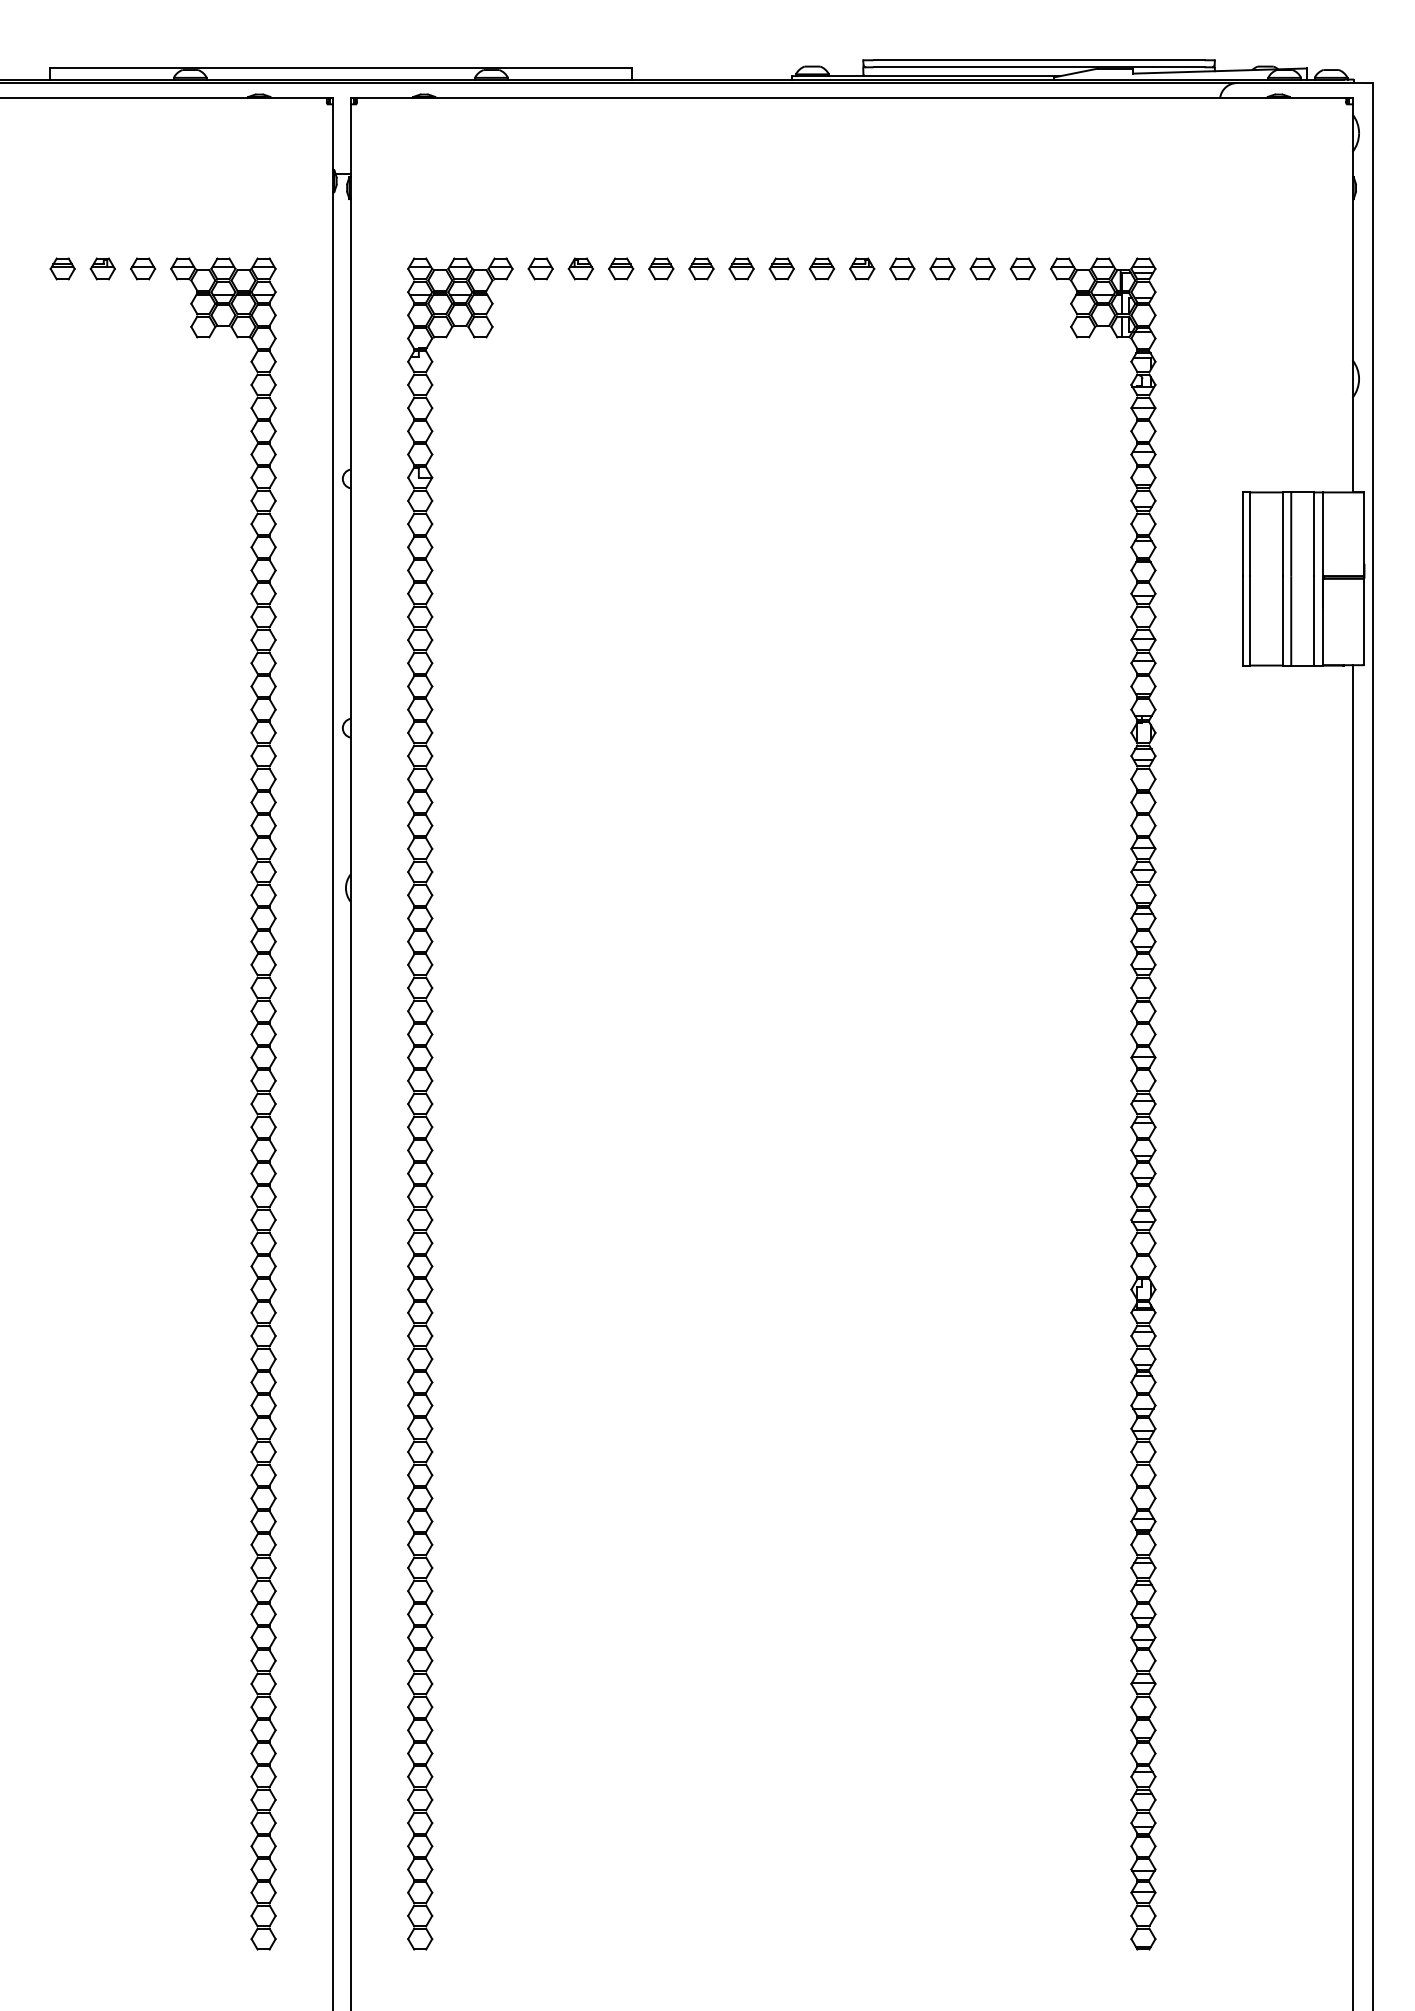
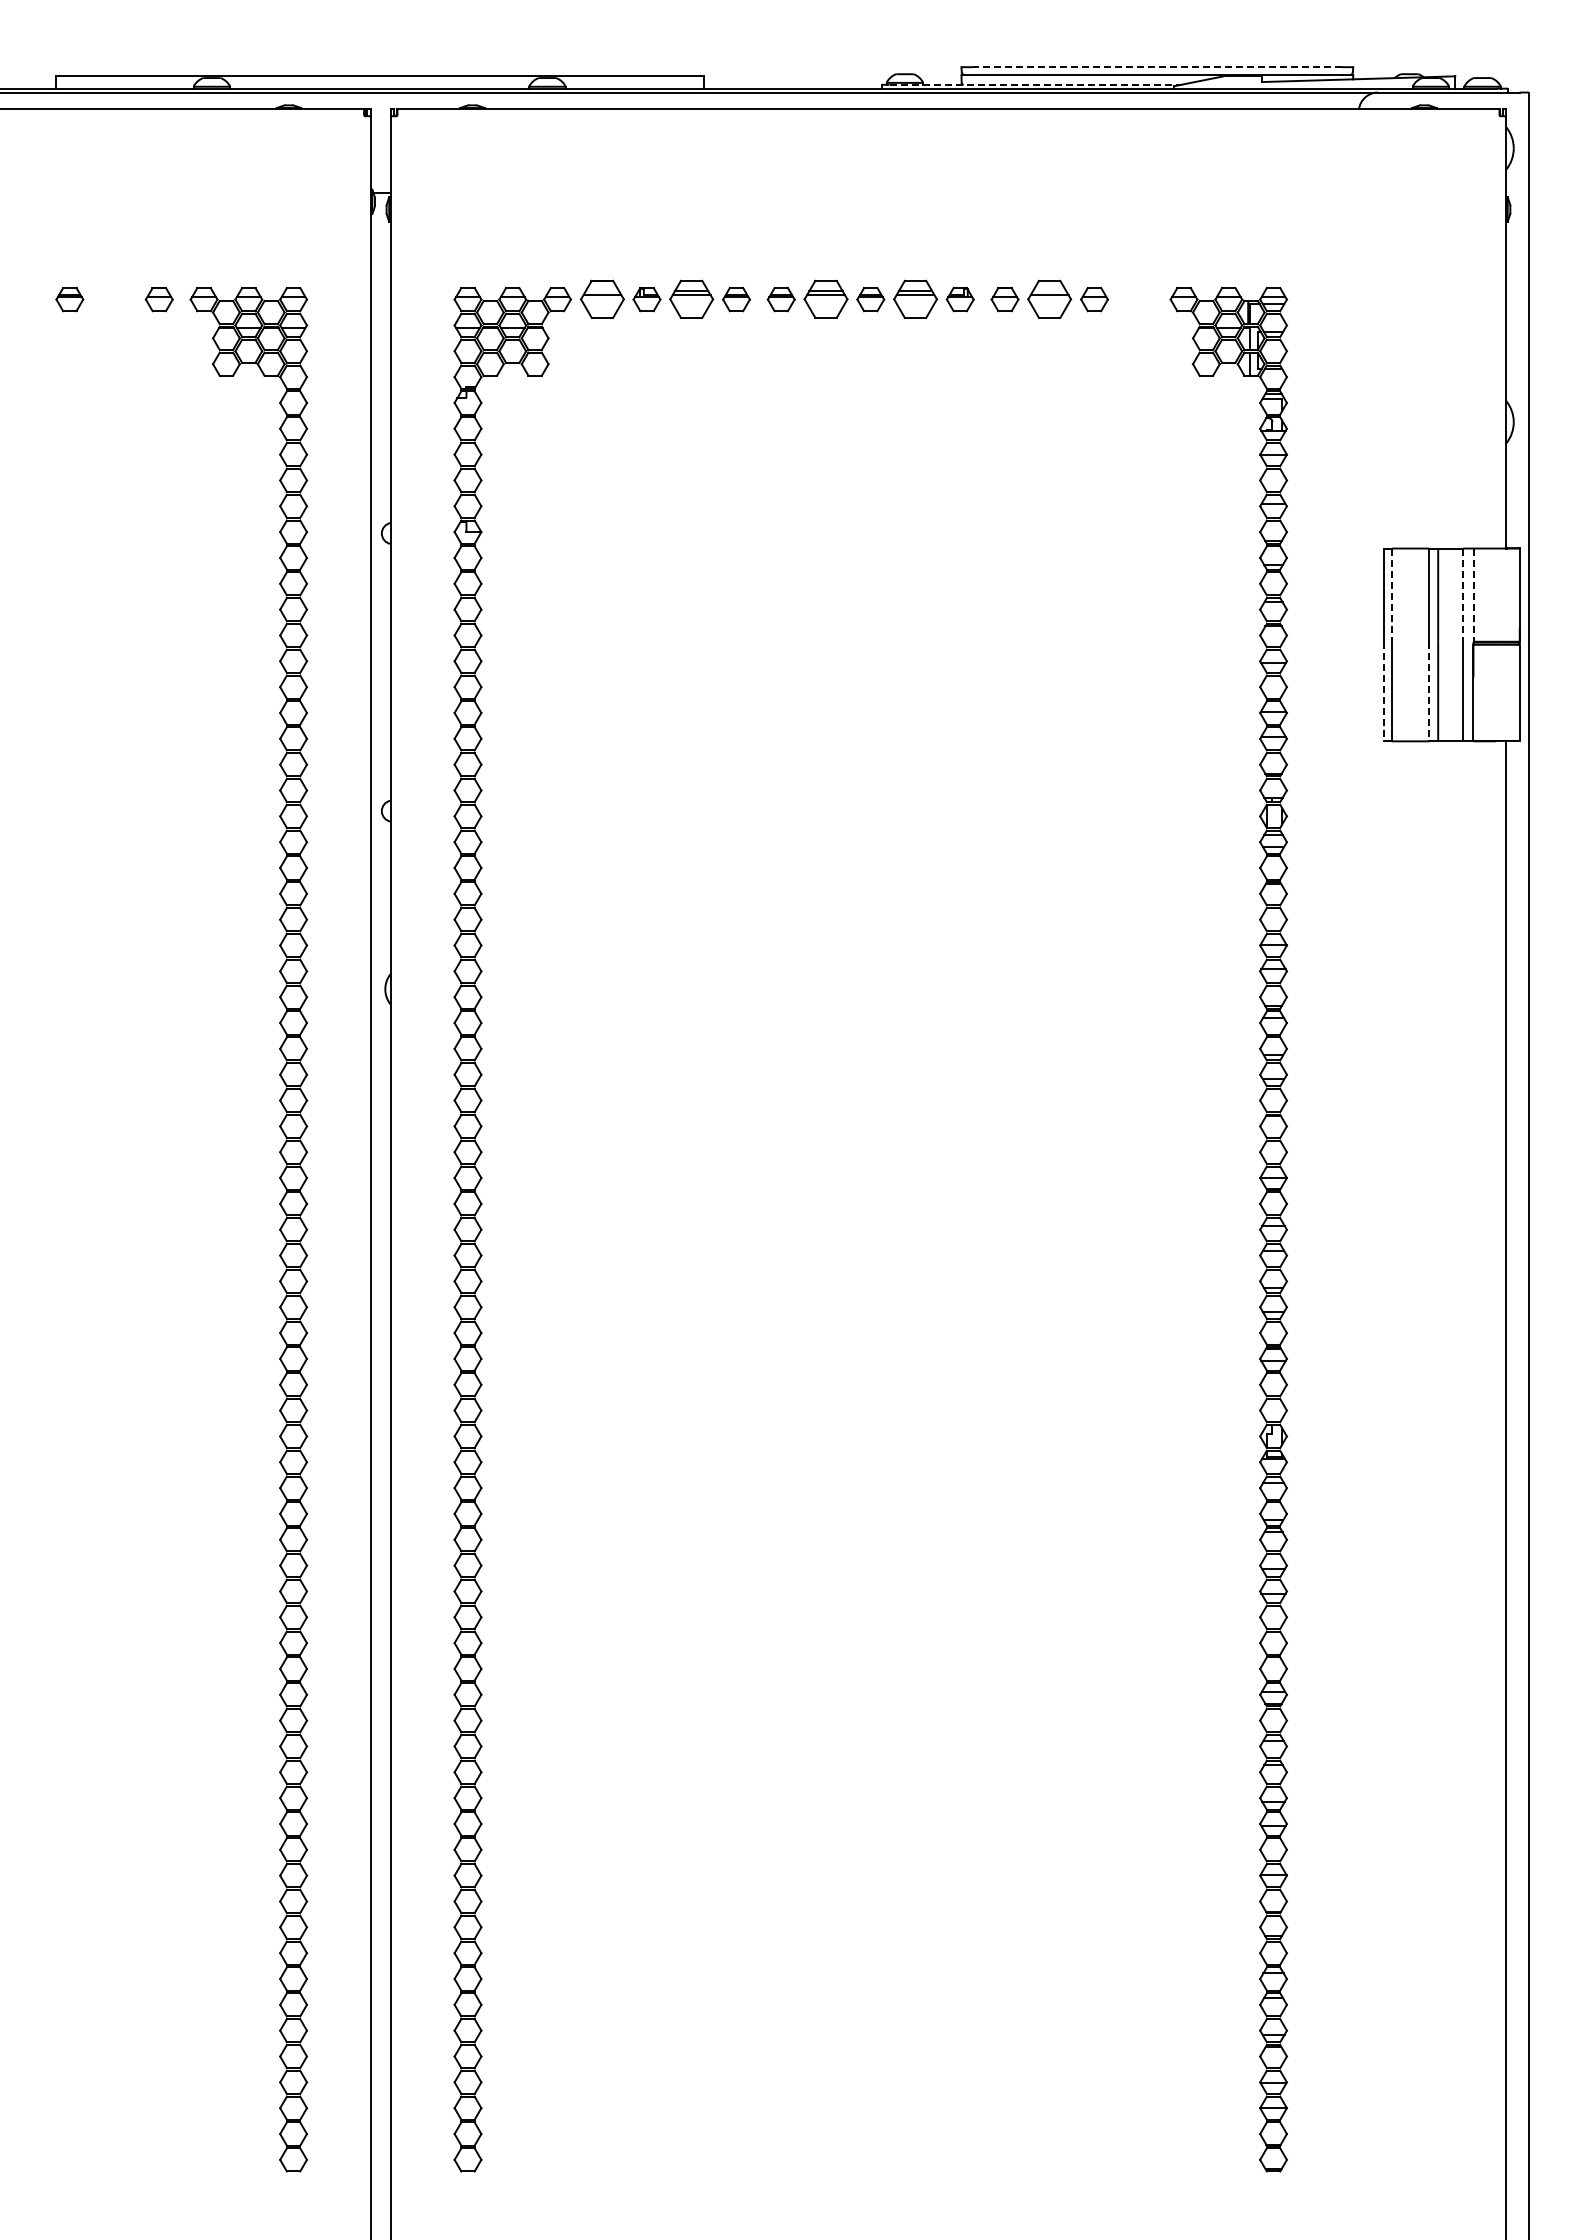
line: (1038, 60) -> (1156, 67), solid -> dashed
line: (929, 75) -> (1035, 84), solid -> dashed
part: (102, 268) -> (114, 299), removed
part: (540, 268) -> (601, 299), size x1.6
part: (620, 268) -> (691, 299), size x1.6
part: (741, 268) -> (825, 299), size x1.6
part: (821, 268) -> (915, 299), size x1.6
part: (942, 268) -> (1049, 299), size x1.6
part: (1022, 268) -> (1138, 299), removed
line: (1249, 534) -> (1391, 595), solid -> dashed
line: (1313, 534) -> (1463, 595), solid -> dashed
line: (1323, 534) -> (1474, 595), solid -> dashed
line: (1243, 620) -> (1384, 691), solid -> dashed
line: (1283, 620) -> (1429, 691), solid -> dashed

